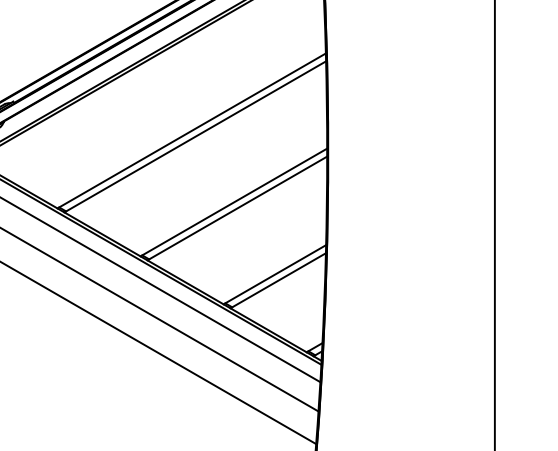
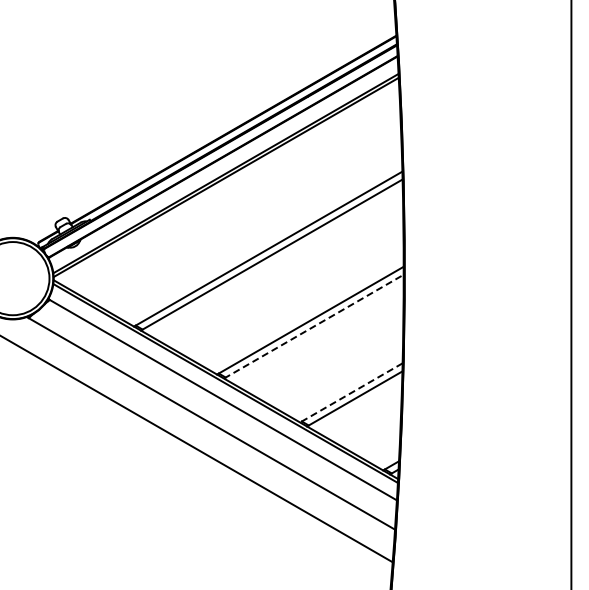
line: (236, 208) -> (313, 326), solid -> dashed
line: (273, 275) -> (350, 393), solid -> dashed

